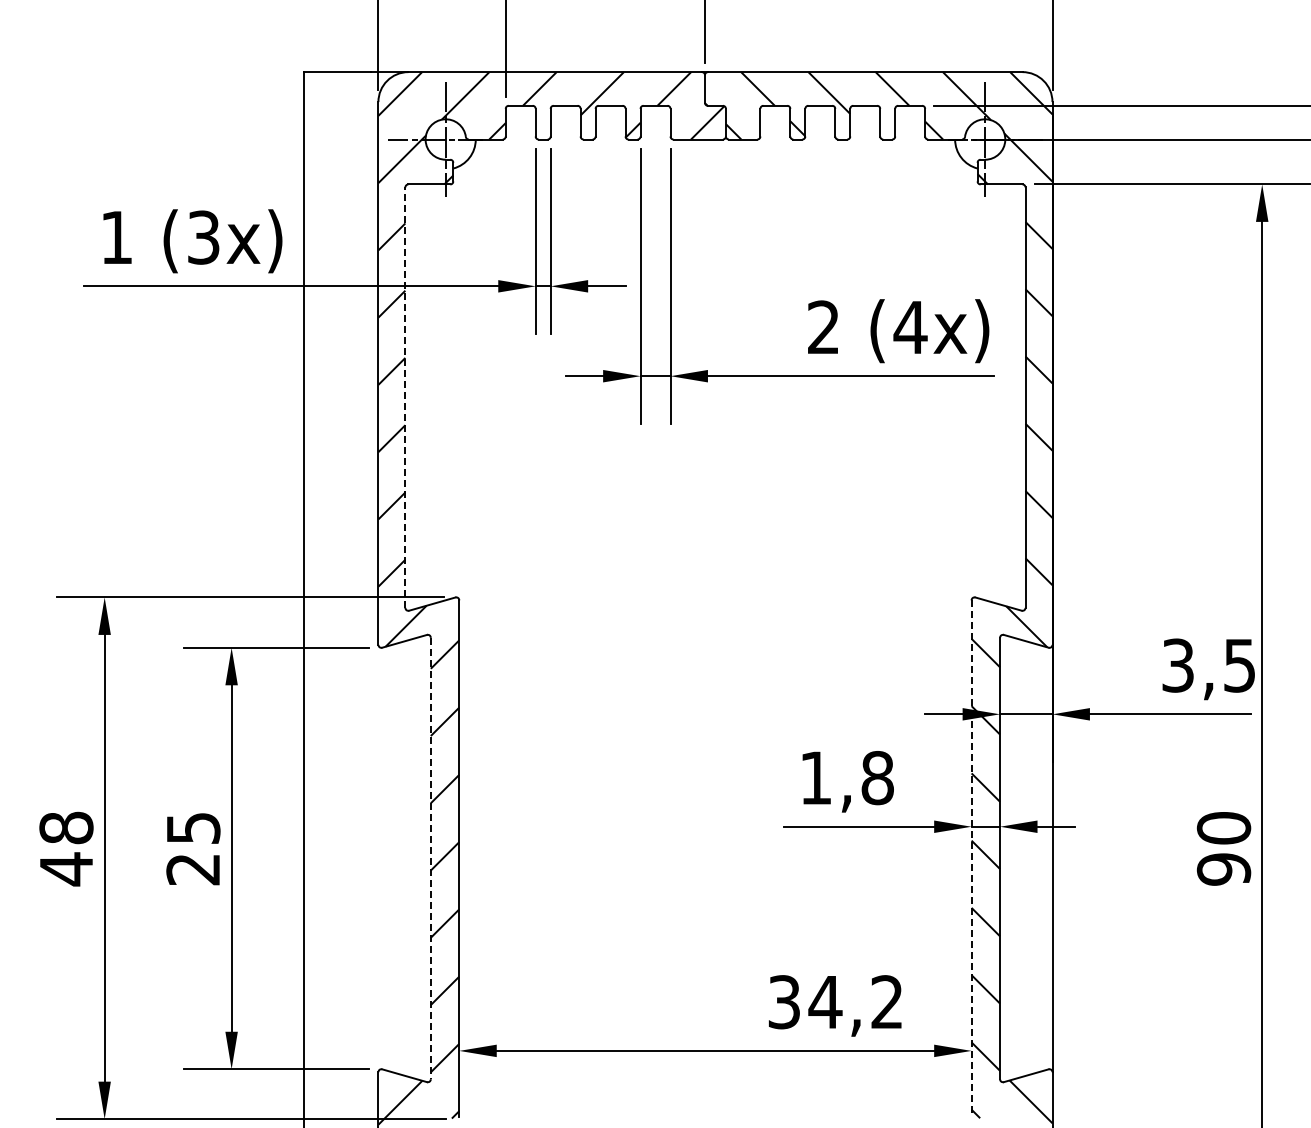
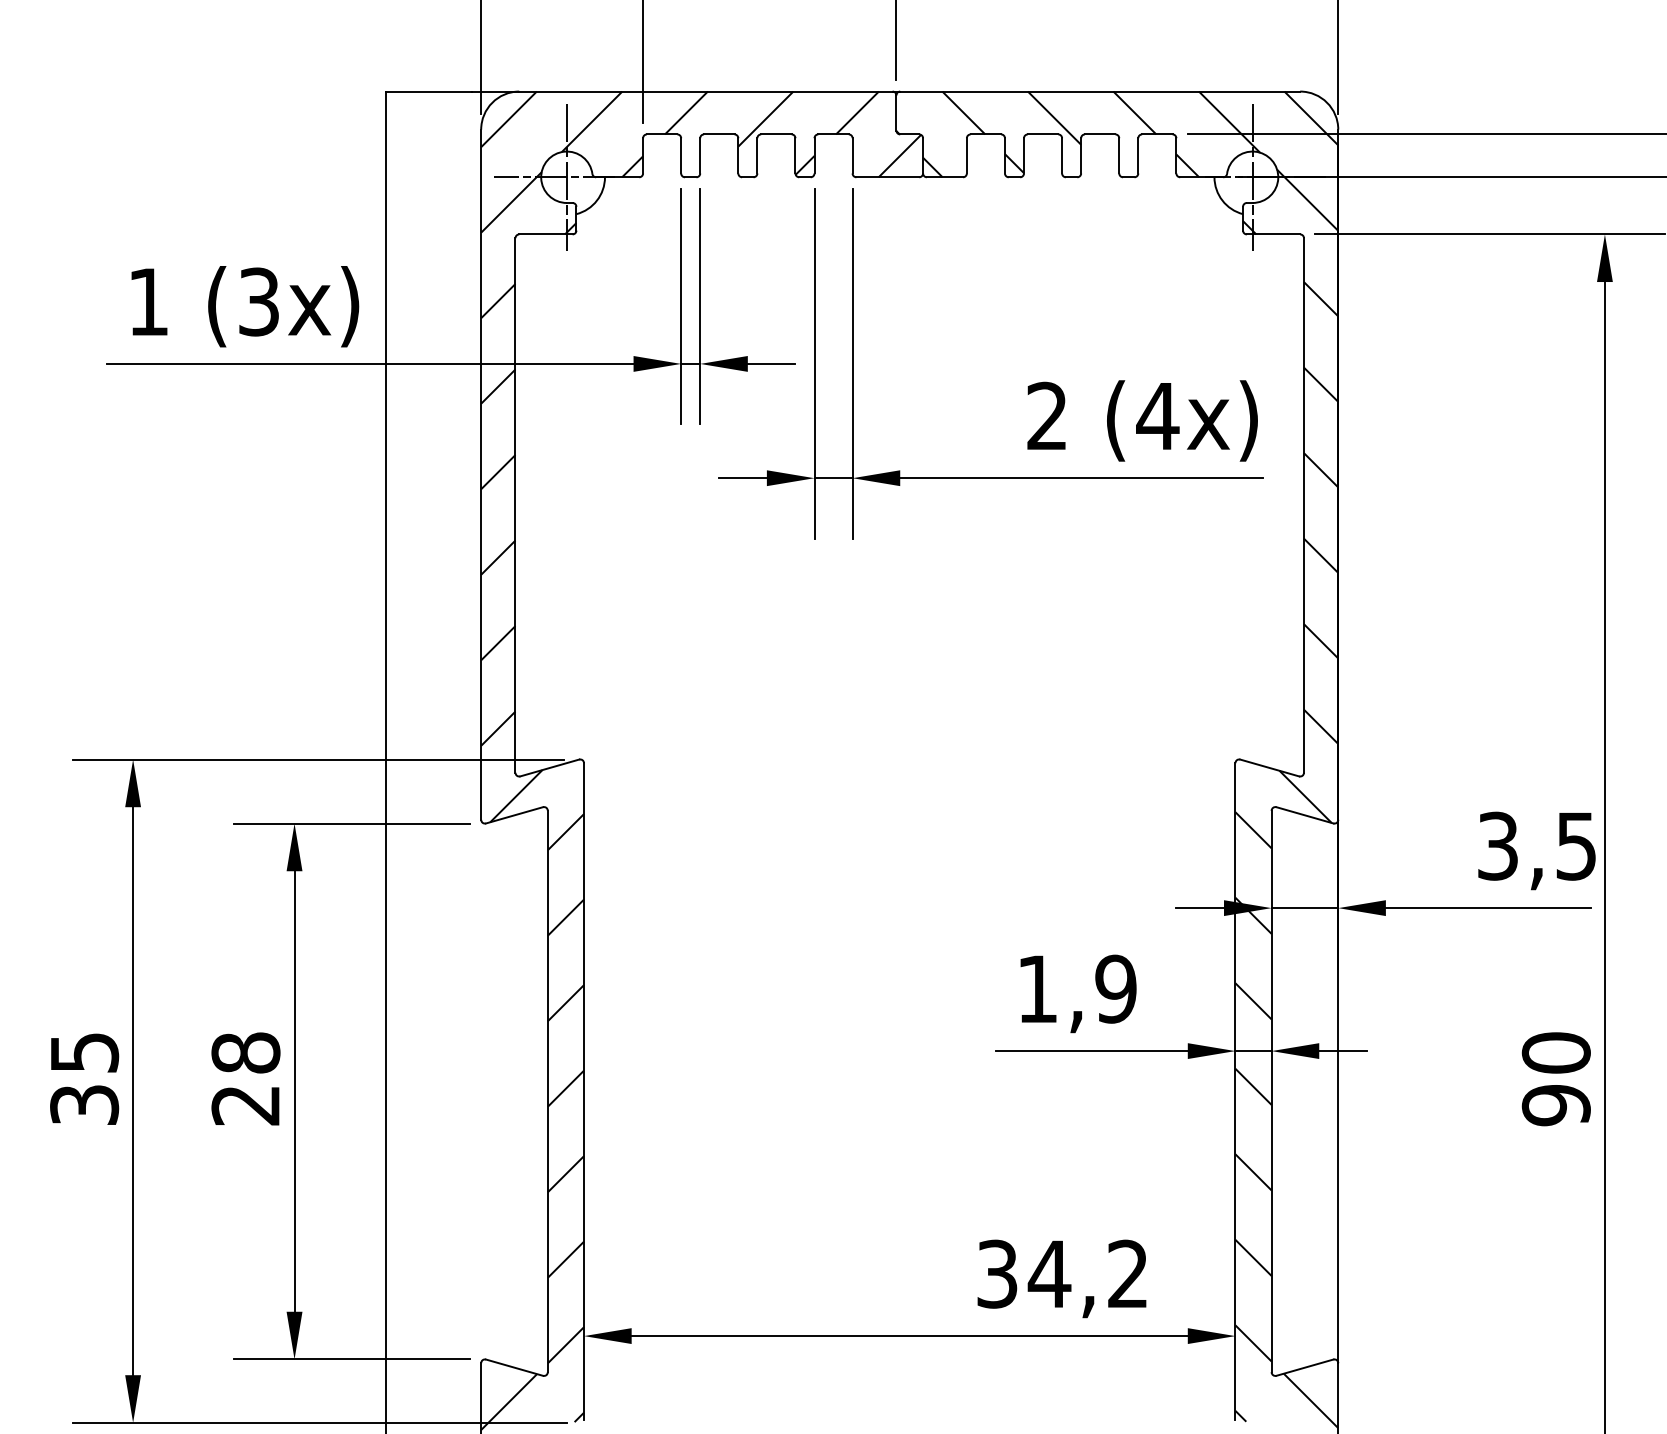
line: (405, 397) -> (515, 505), dashed -> solid
text: (877, 778) -> (1115, 989), 1,8 -> 1,9
text: (193, 828) -> (246, 1053), 25 -> 28
text: (66, 848) -> (84, 1078), 48 -> 35
line: (430, 858) -> (547, 1091), dashed -> solid
line: (971, 859) -> (1235, 1092), dashed -> solid

